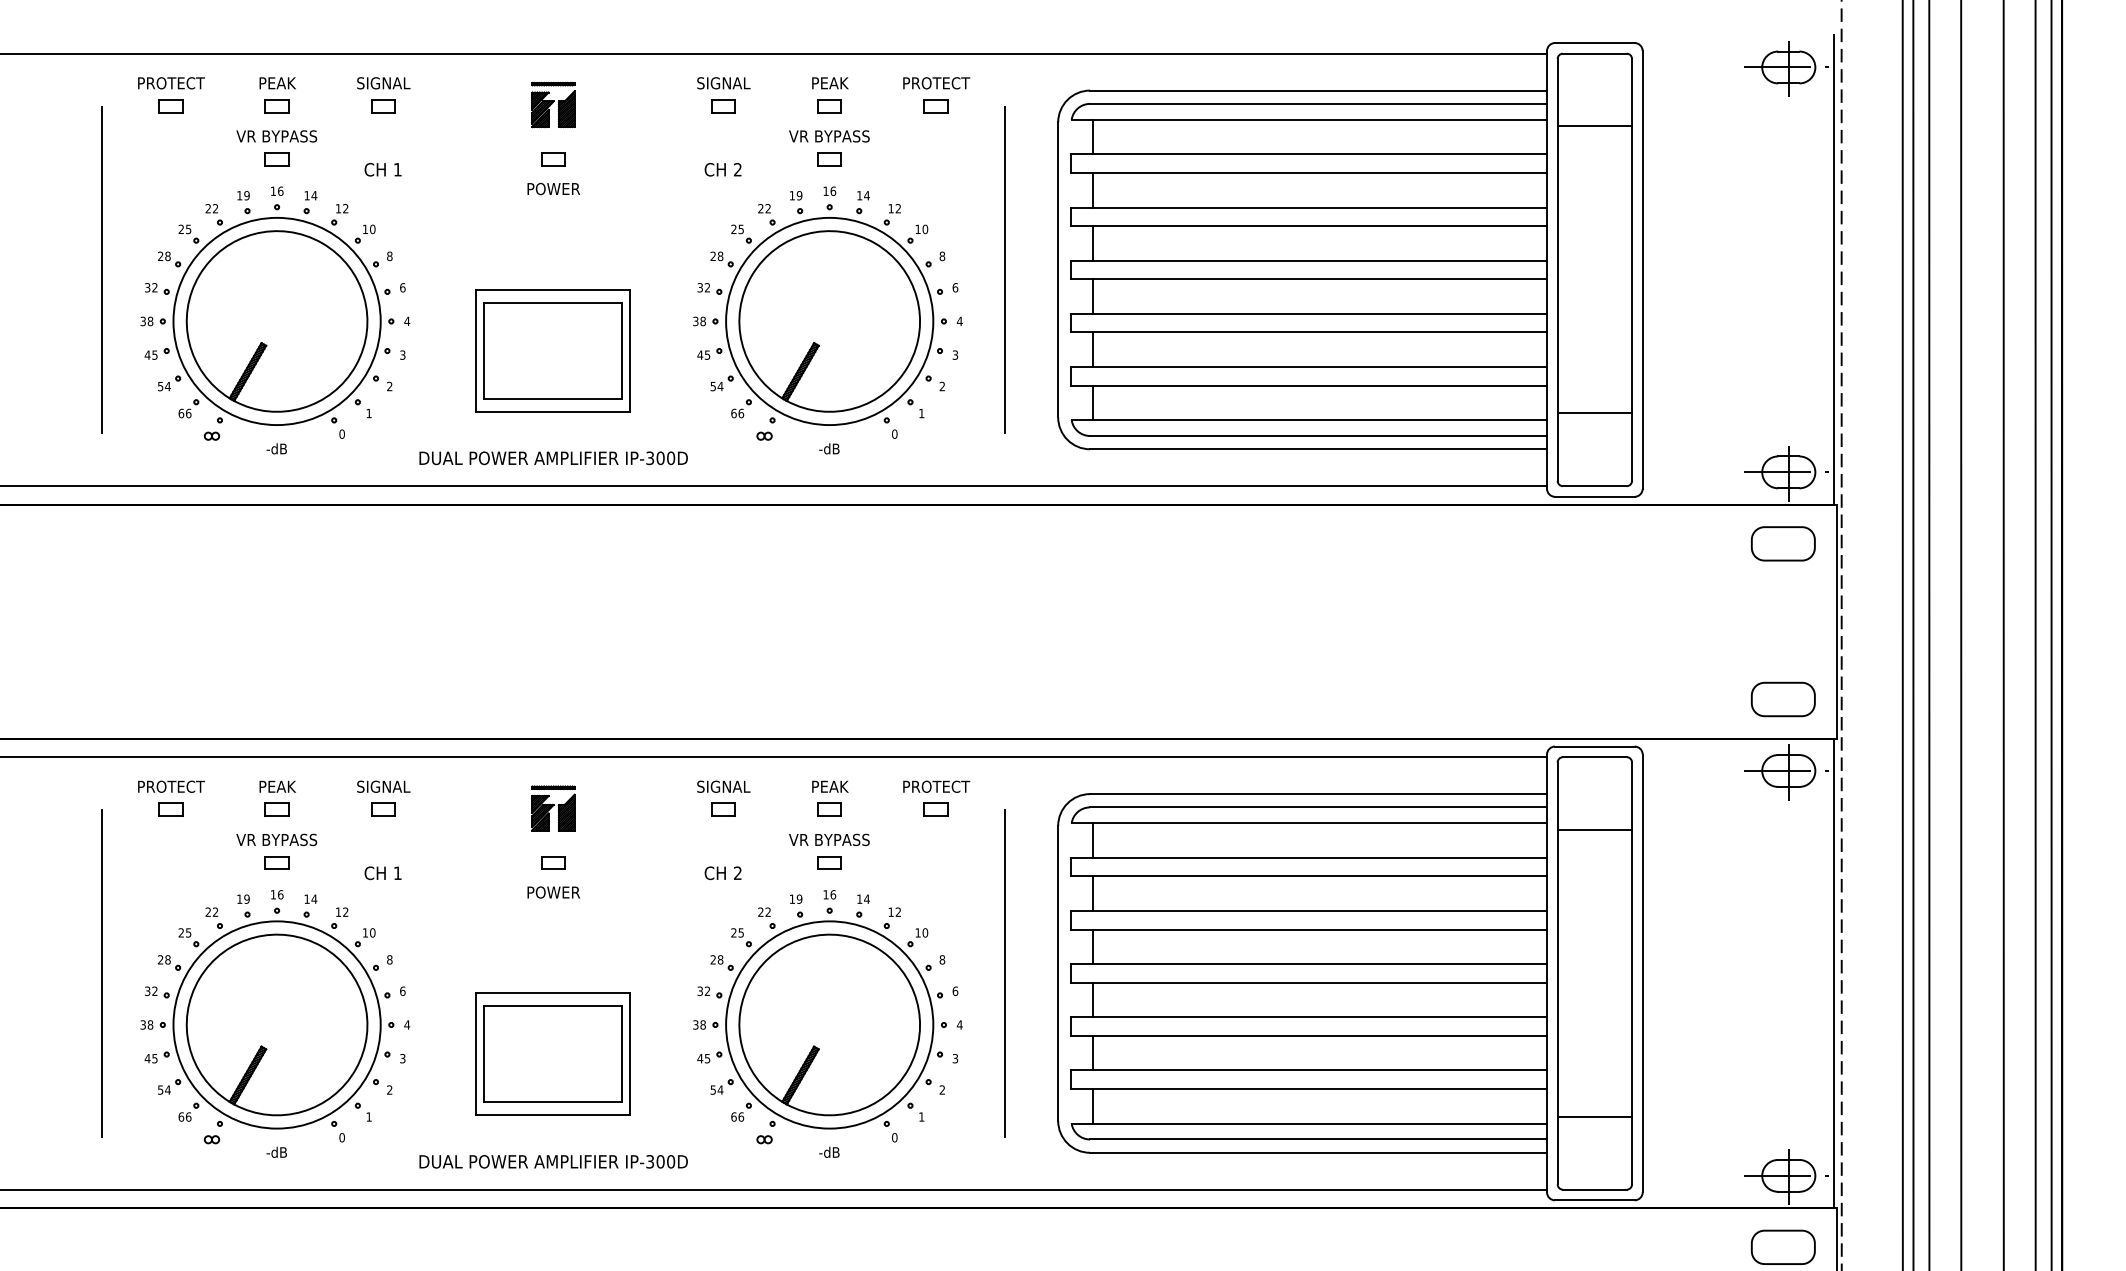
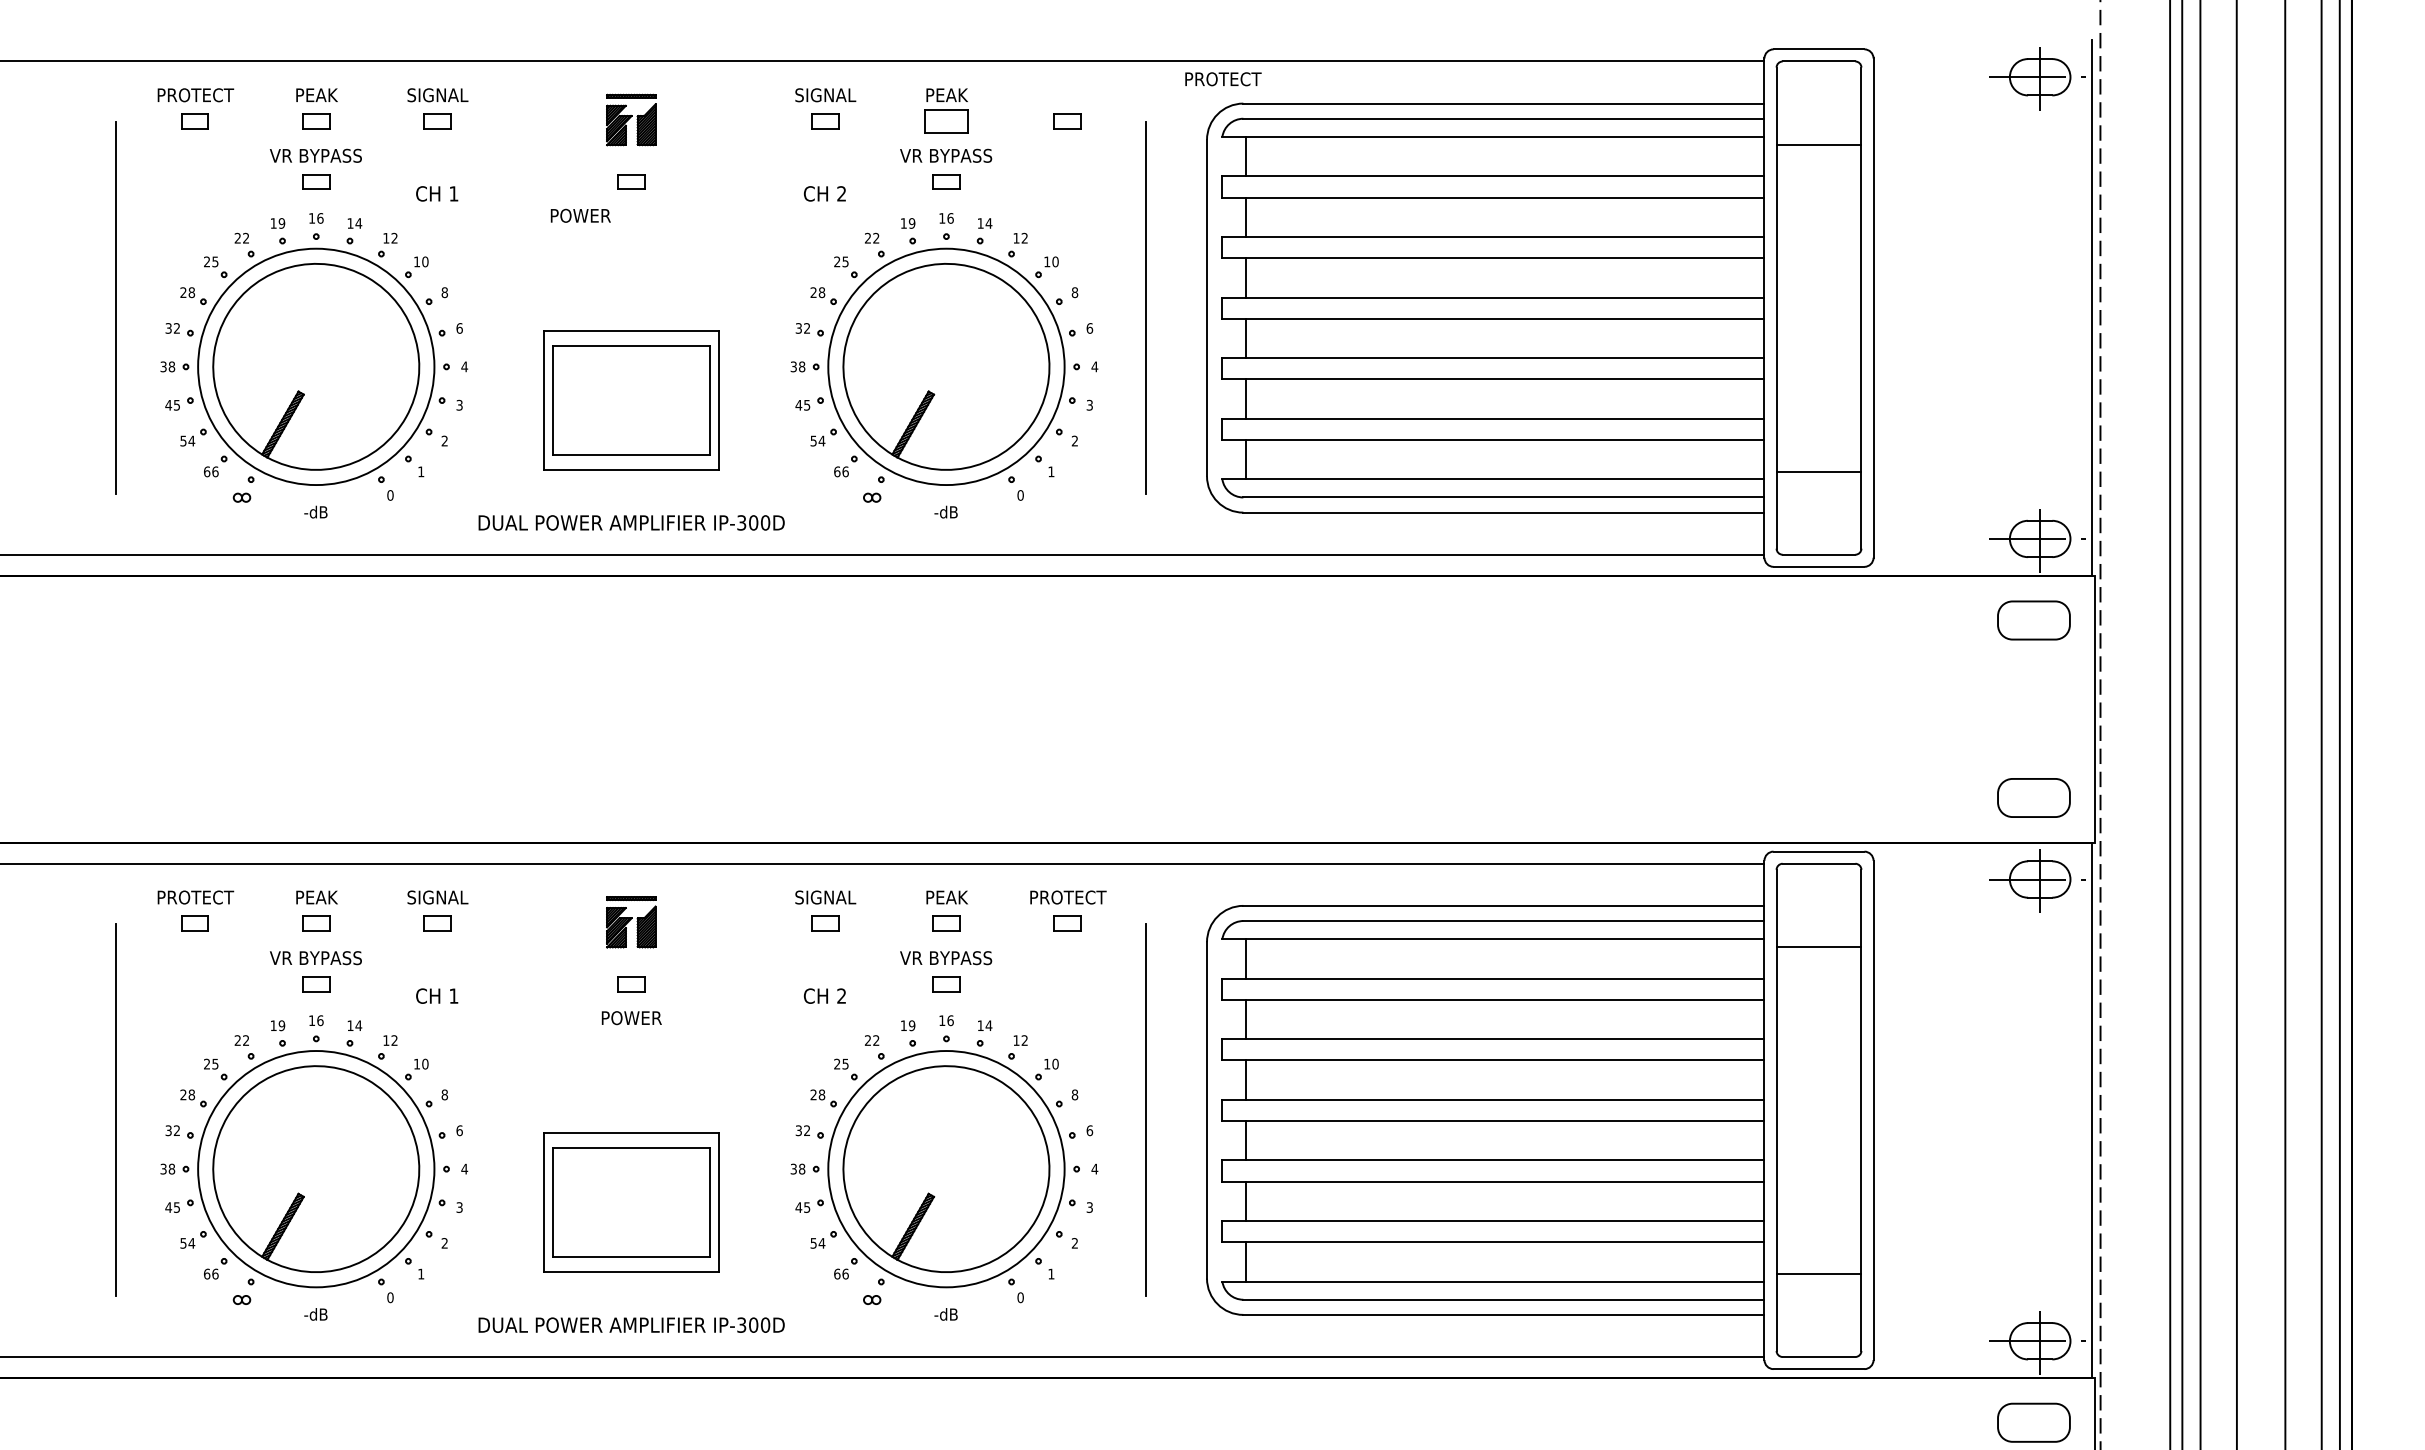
text: (936, 83) -> (1223, 79), moved
part: (829, 106) -> (946, 121), size x1.6
text: (553, 188) -> (580, 215), moved

